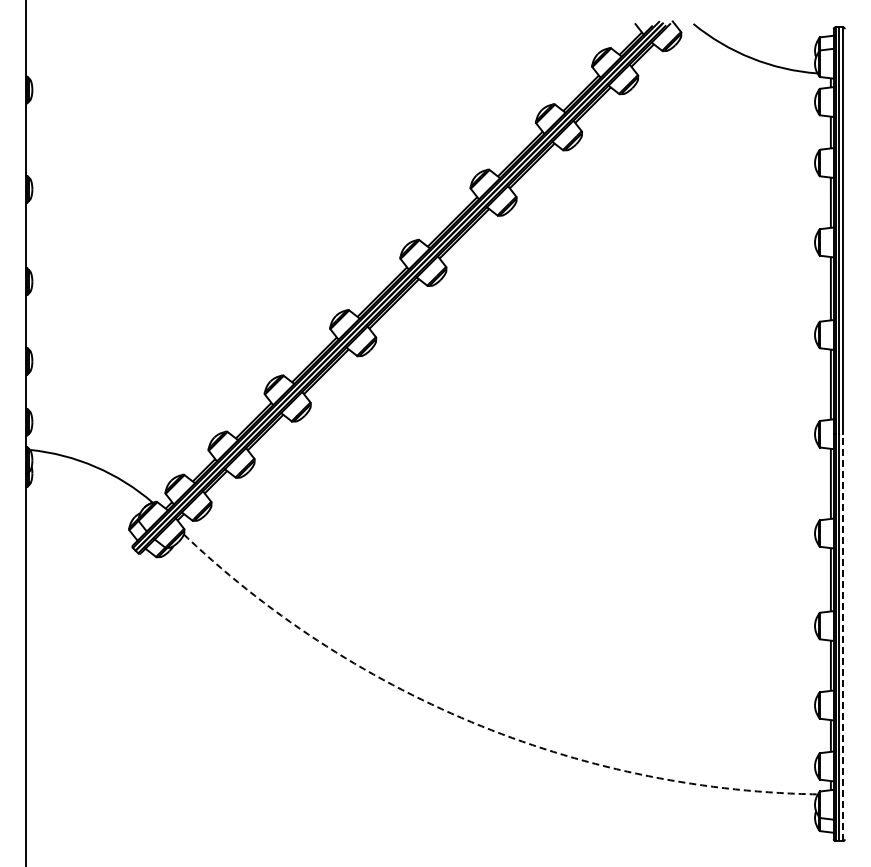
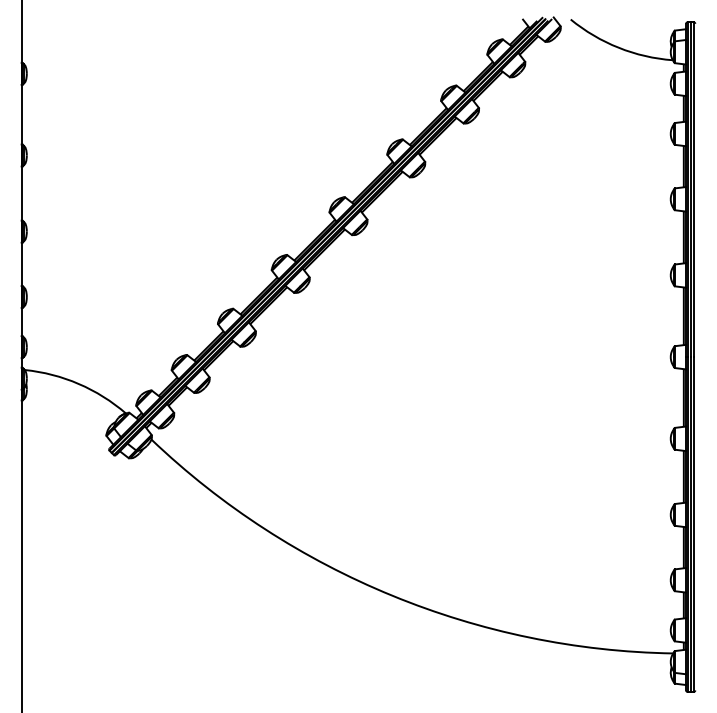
line: (843, 637) -> (694, 524), dashed -> solid
arc: (476, 724) -> (392, 595), dashed -> solid

